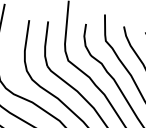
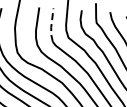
line: (45, 45) -> (51, 26), solid -> dashed

